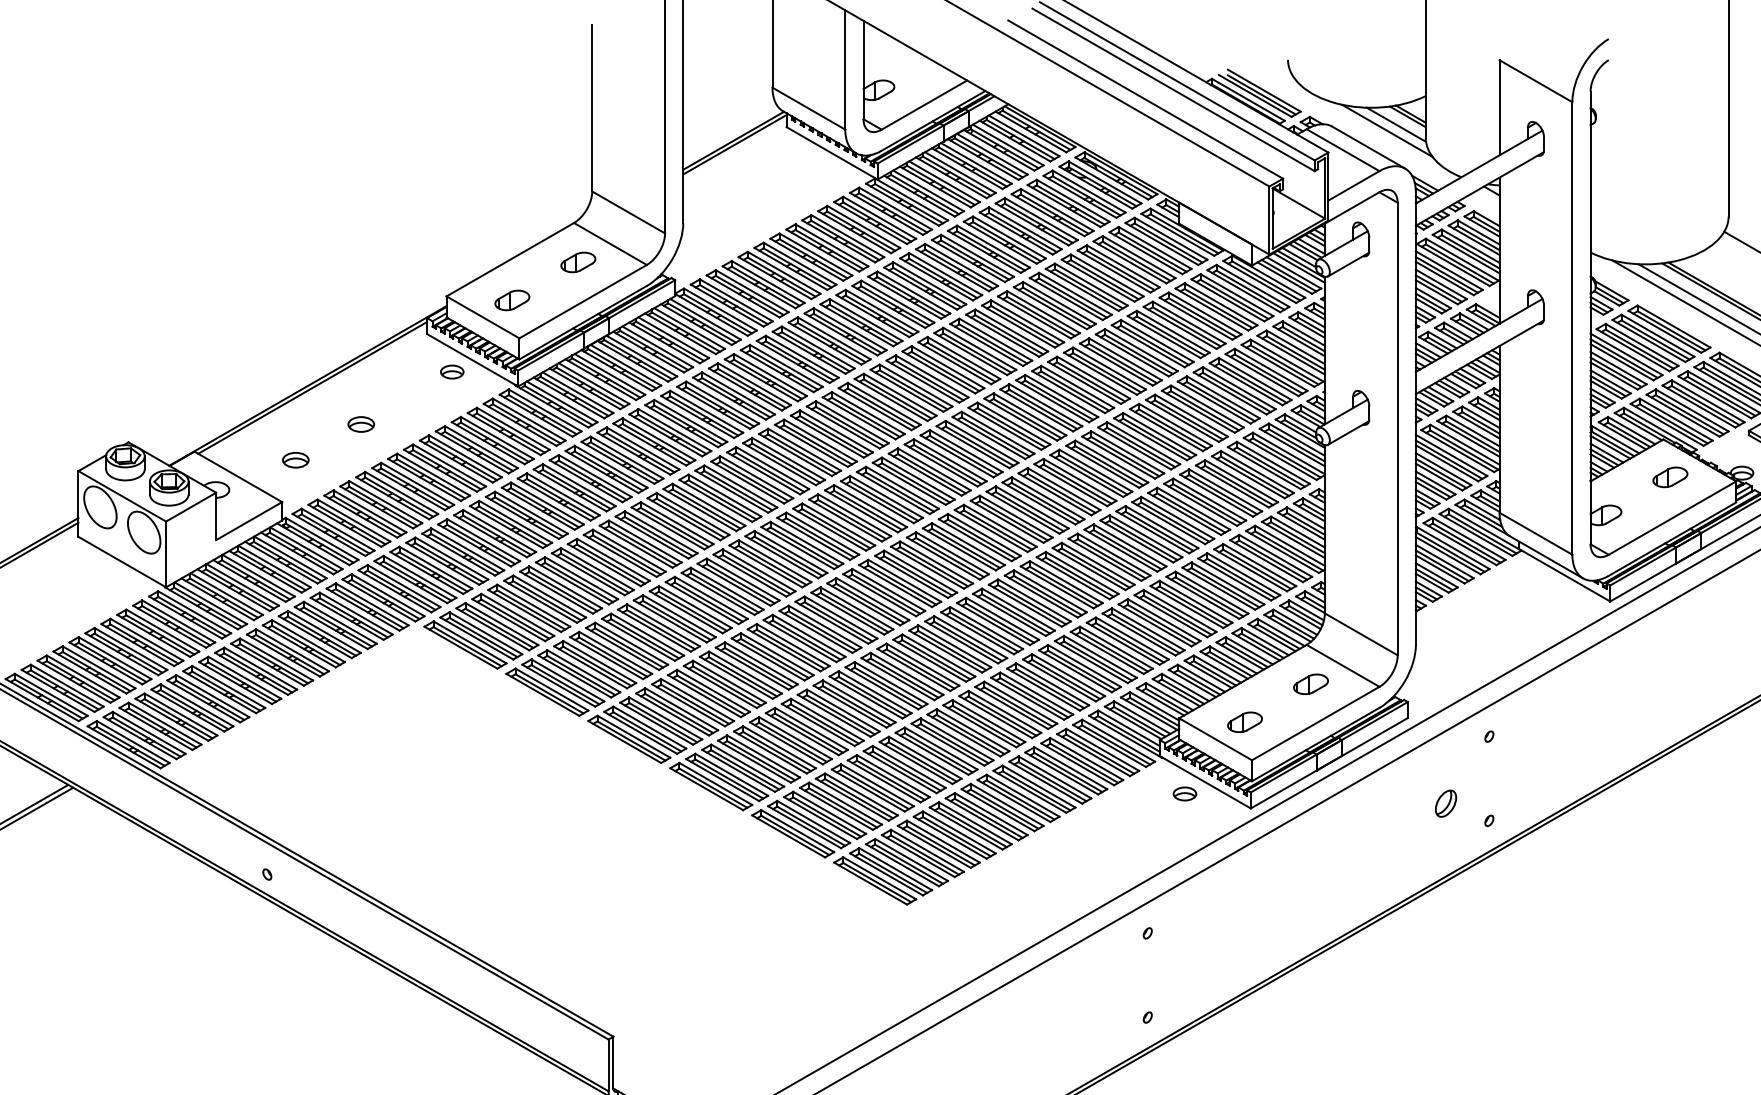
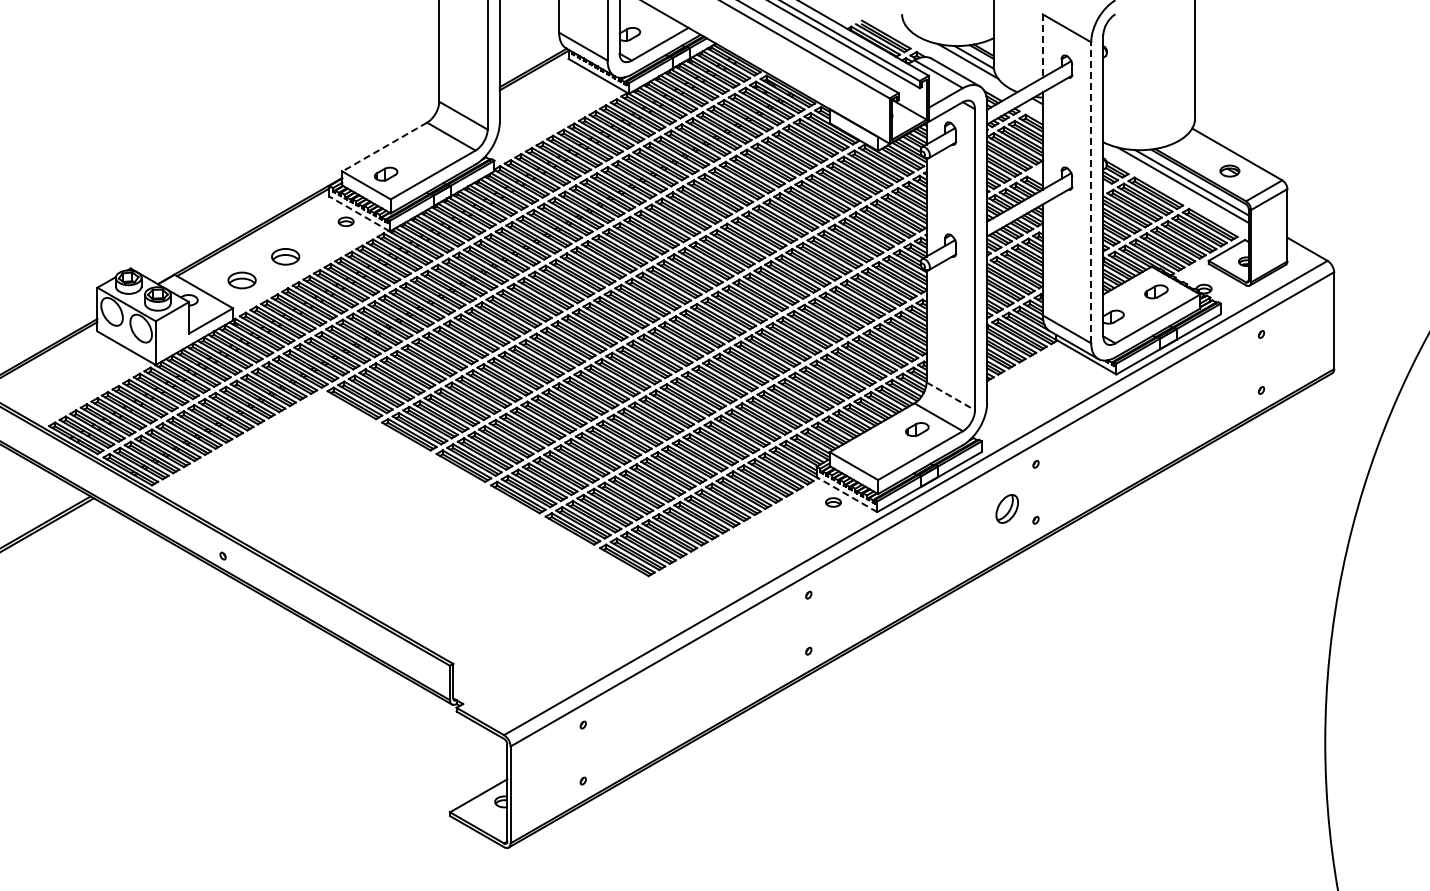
line: (1499, 108) -> (1042, 46), solid -> dashed
line: (509, 260) -> (384, 147), solid -> dashed
part: (577, 261) -> (429, 148), removed
line: (1572, 327) -> (1091, 192), solid -> dashed
line: (472, 361) -> (359, 214), solid -> dashed
part: (361, 424) -> (285, 256), size x1.6
part: (294, 460) -> (241, 280), size x1.6
line: (1360, 634) -> (950, 396), solid -> dashed
part: (1245, 721) -> (873, 454), removed
line: (1205, 781) -> (847, 494), solid -> dashed
part: (1445, 803) -> (1006, 508), size x1.6

